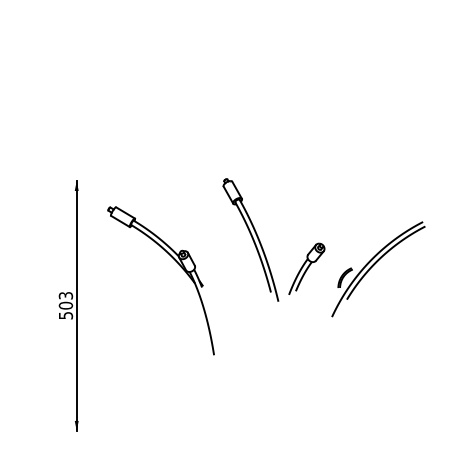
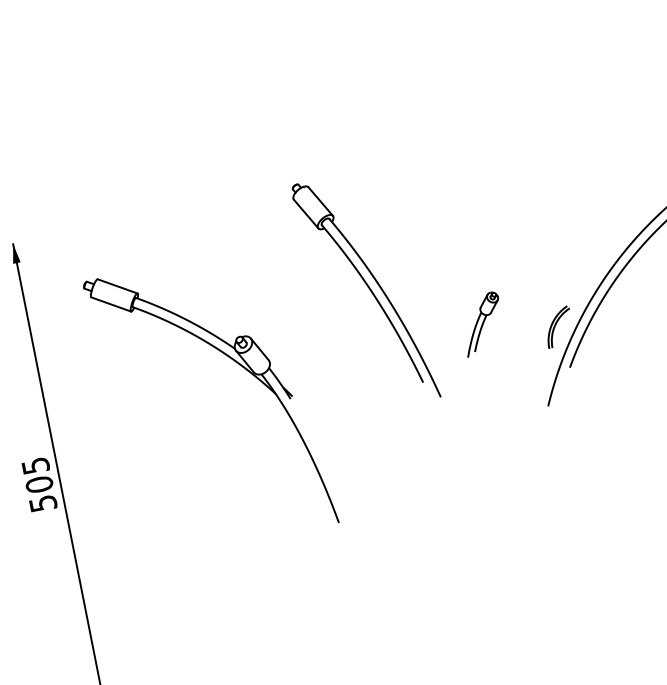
part: (306, 268) -> (481, 323), size x0.6
text: (65, 295) -> (34, 465), 503 -> 505

